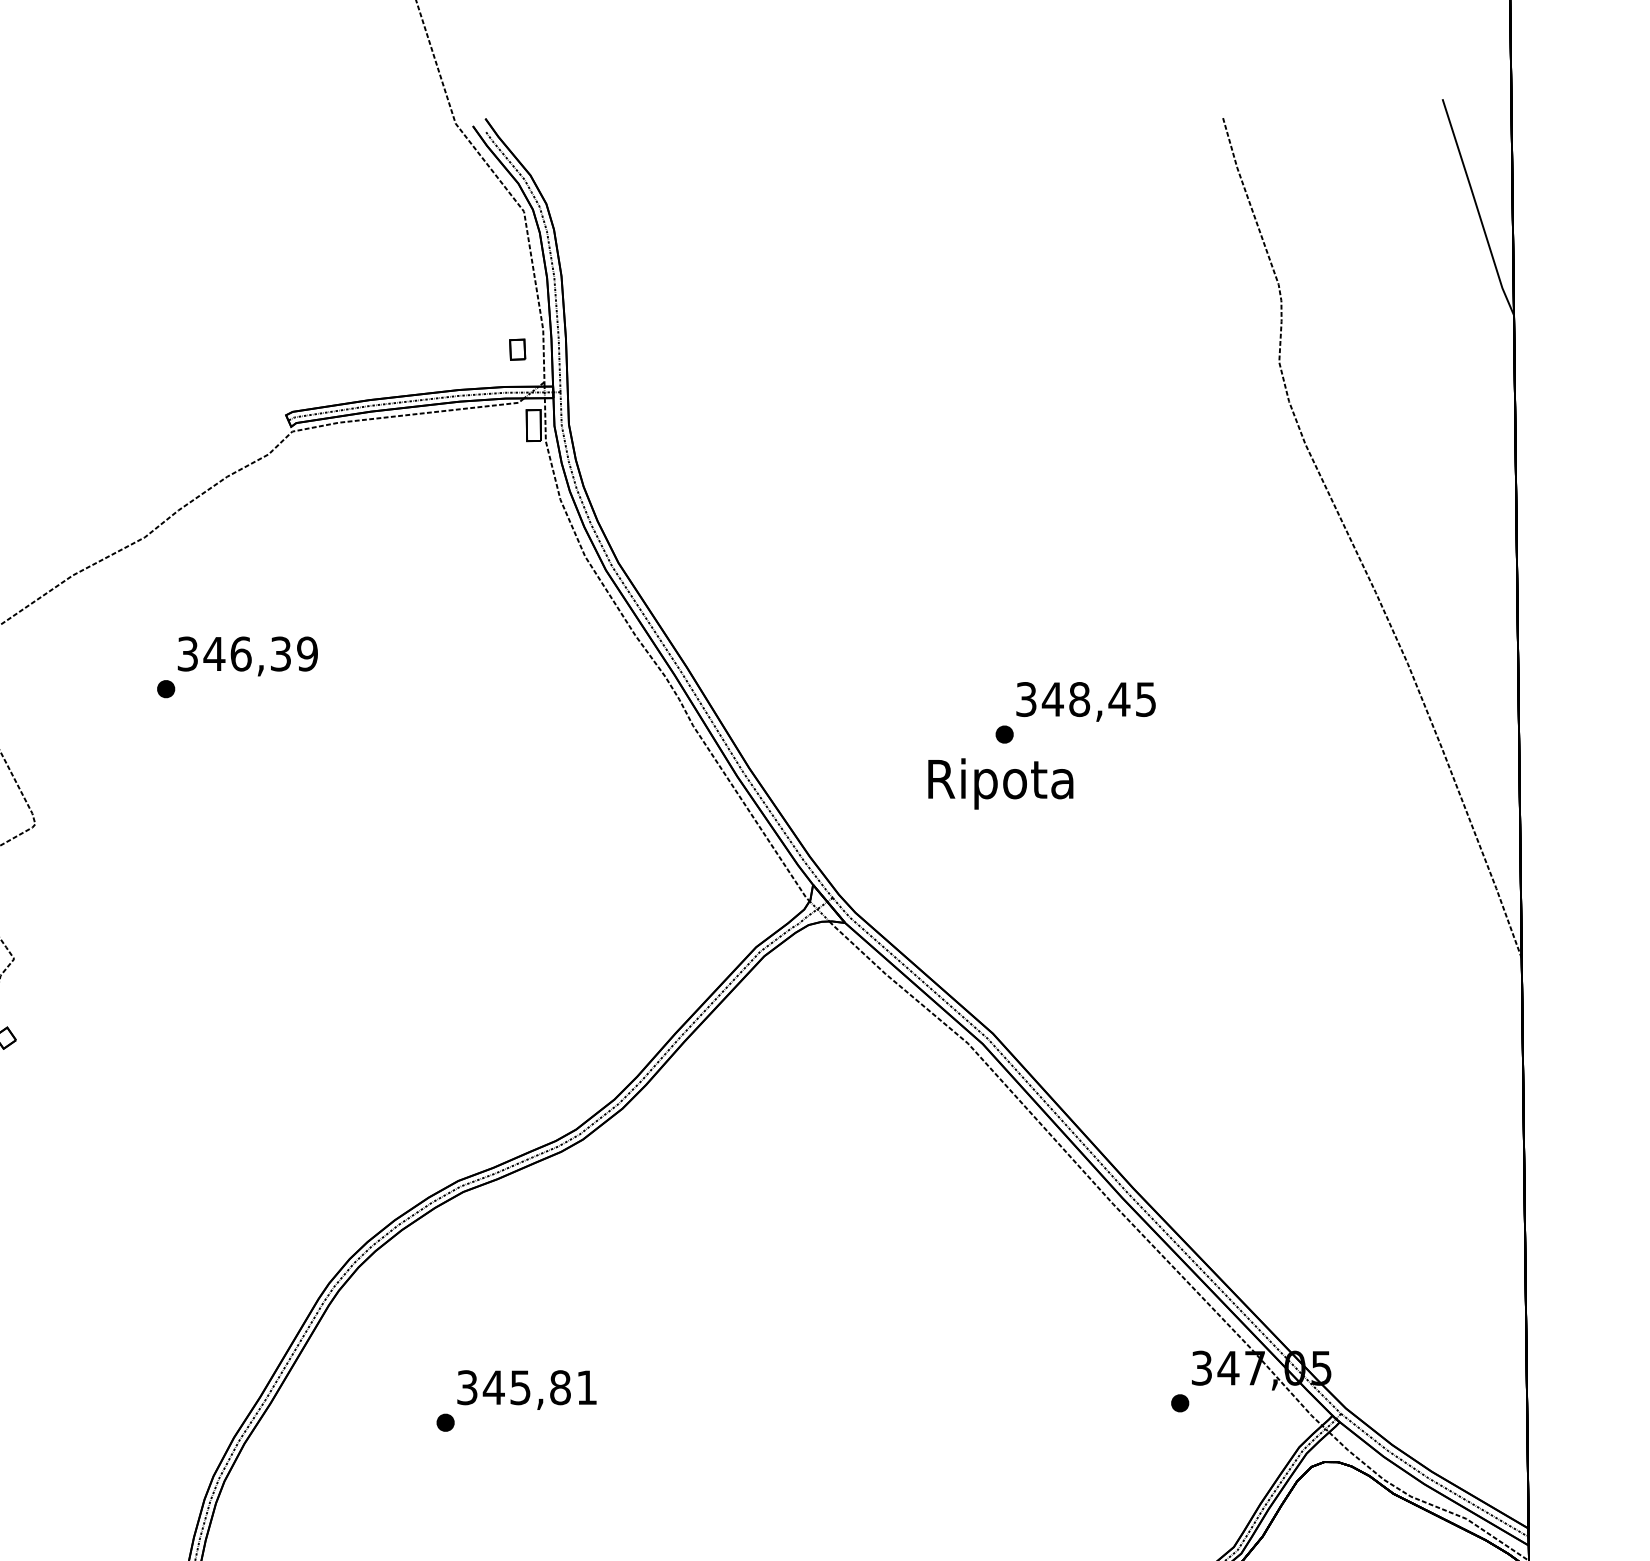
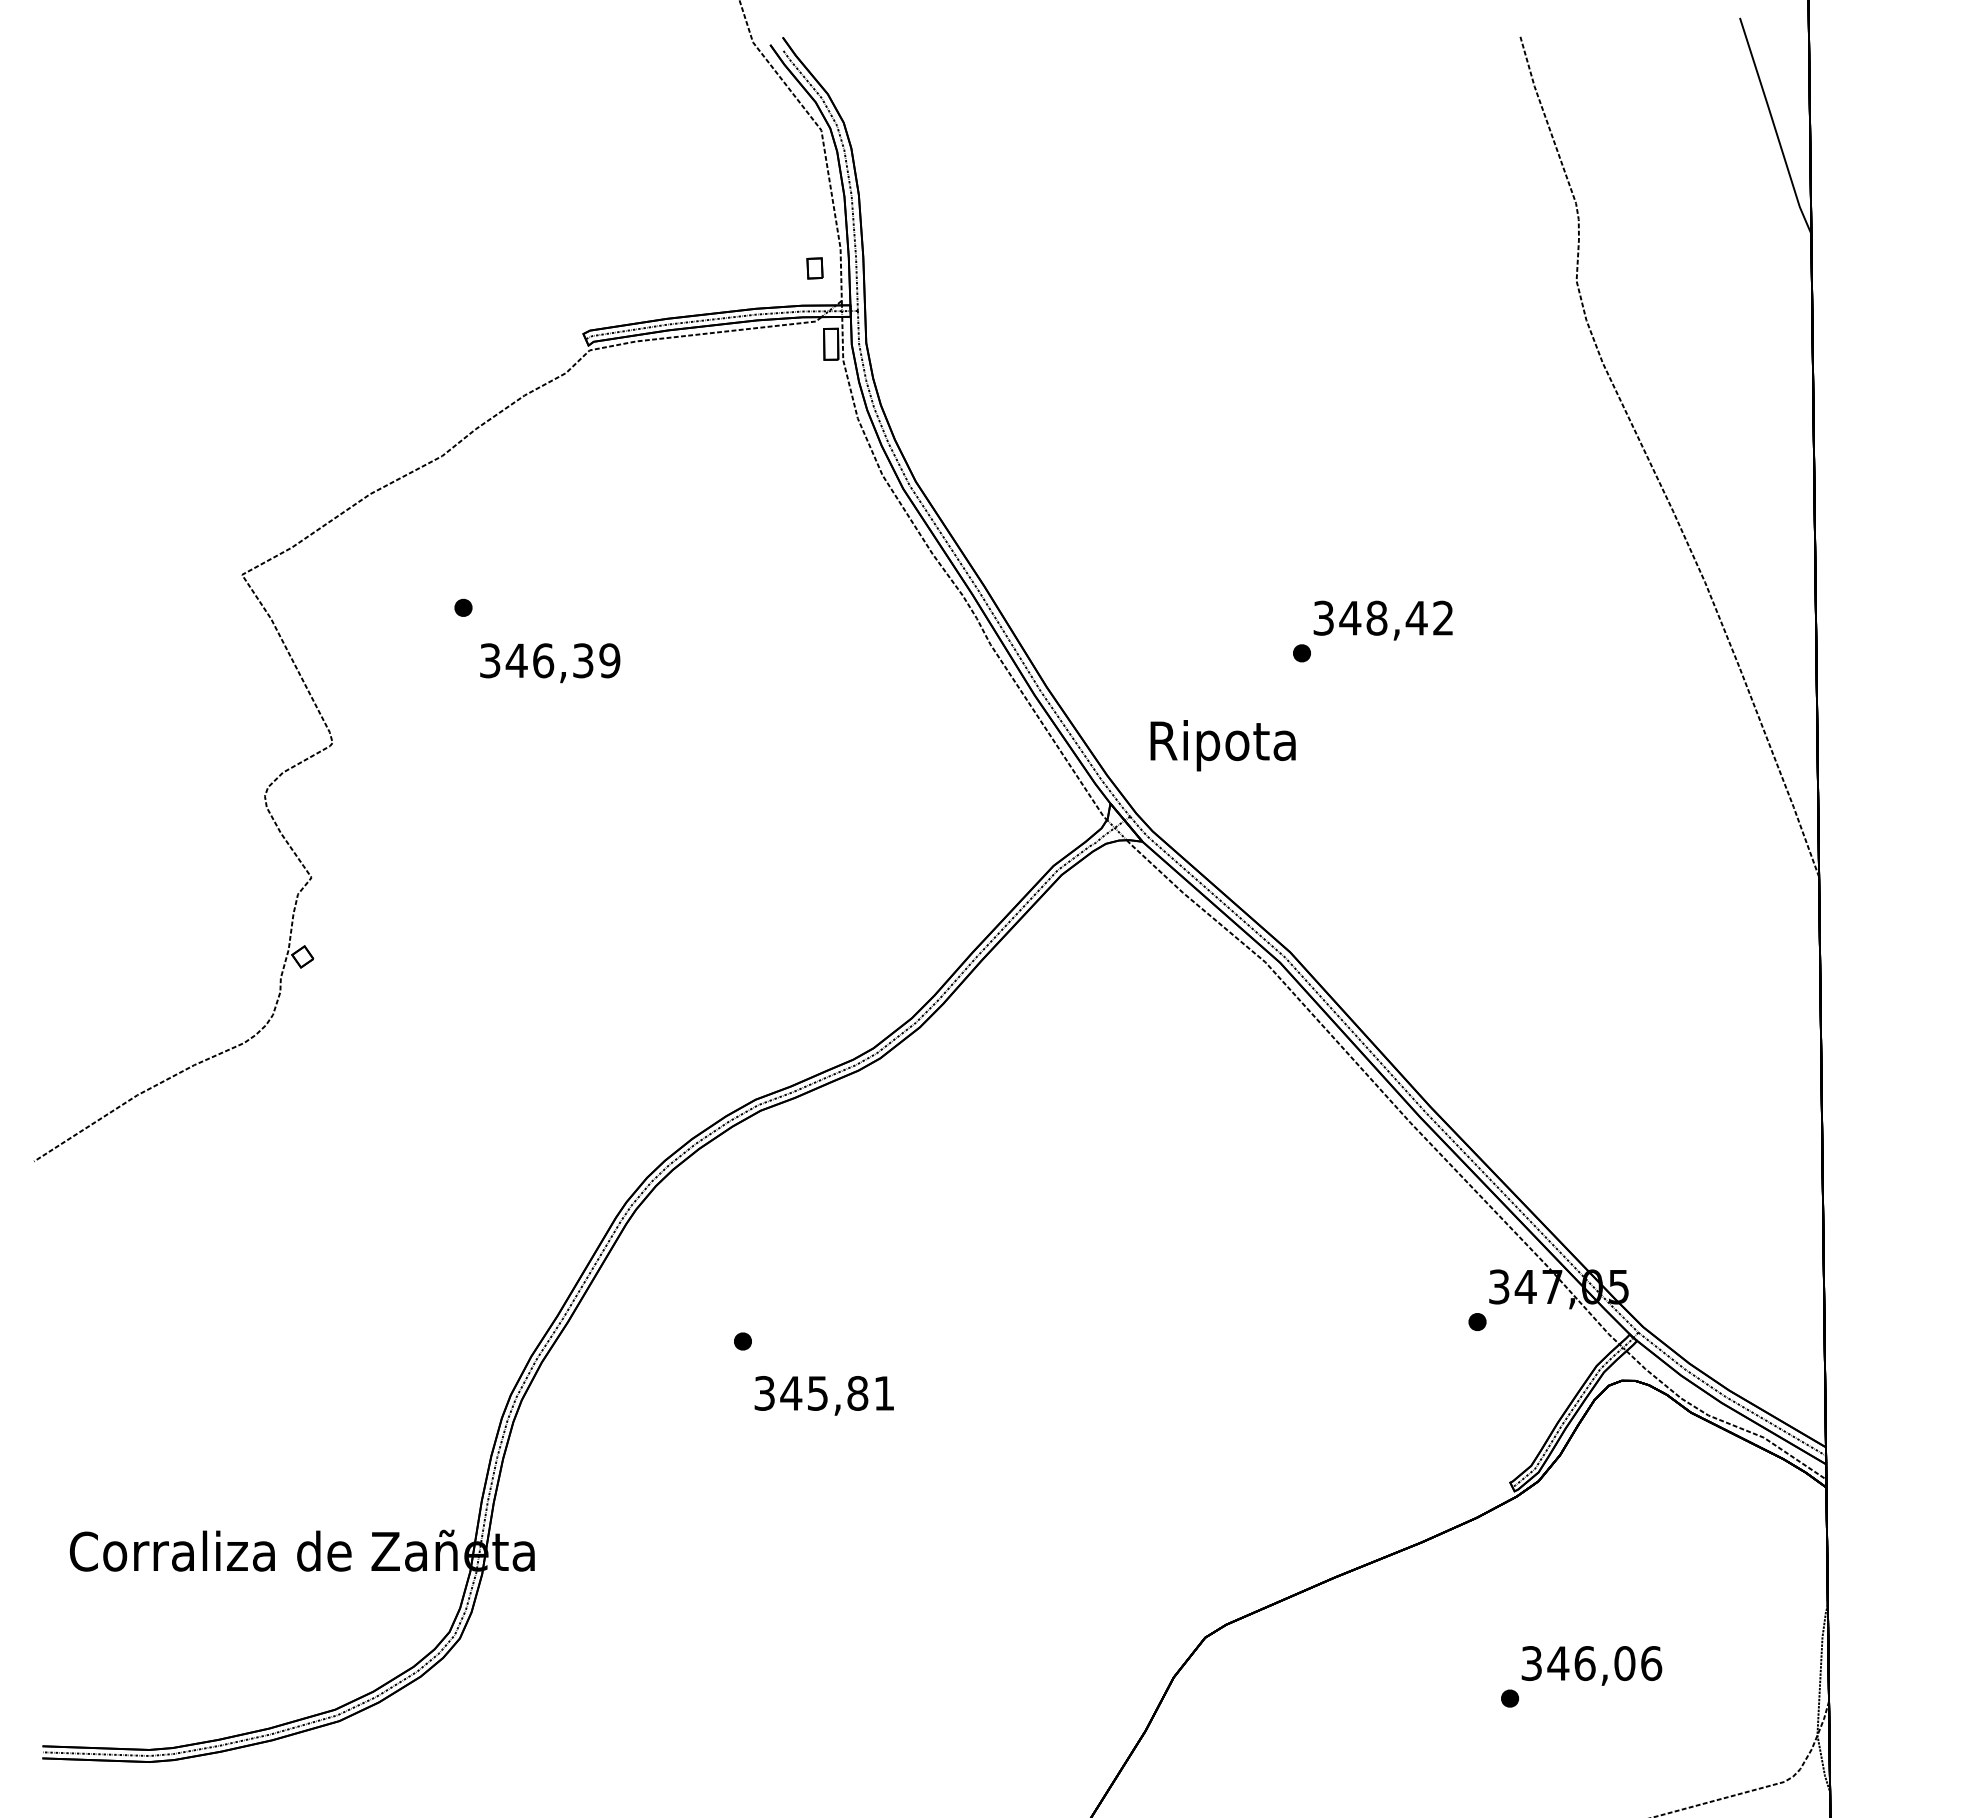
text: (248, 656) -> (550, 663), moved
text: (1146, 698) -> (1443, 617), 348,45 -> 348,42
text: (1000, 783) -> (1222, 745), moved
text: (526, 1389) -> (823, 1395), moved

